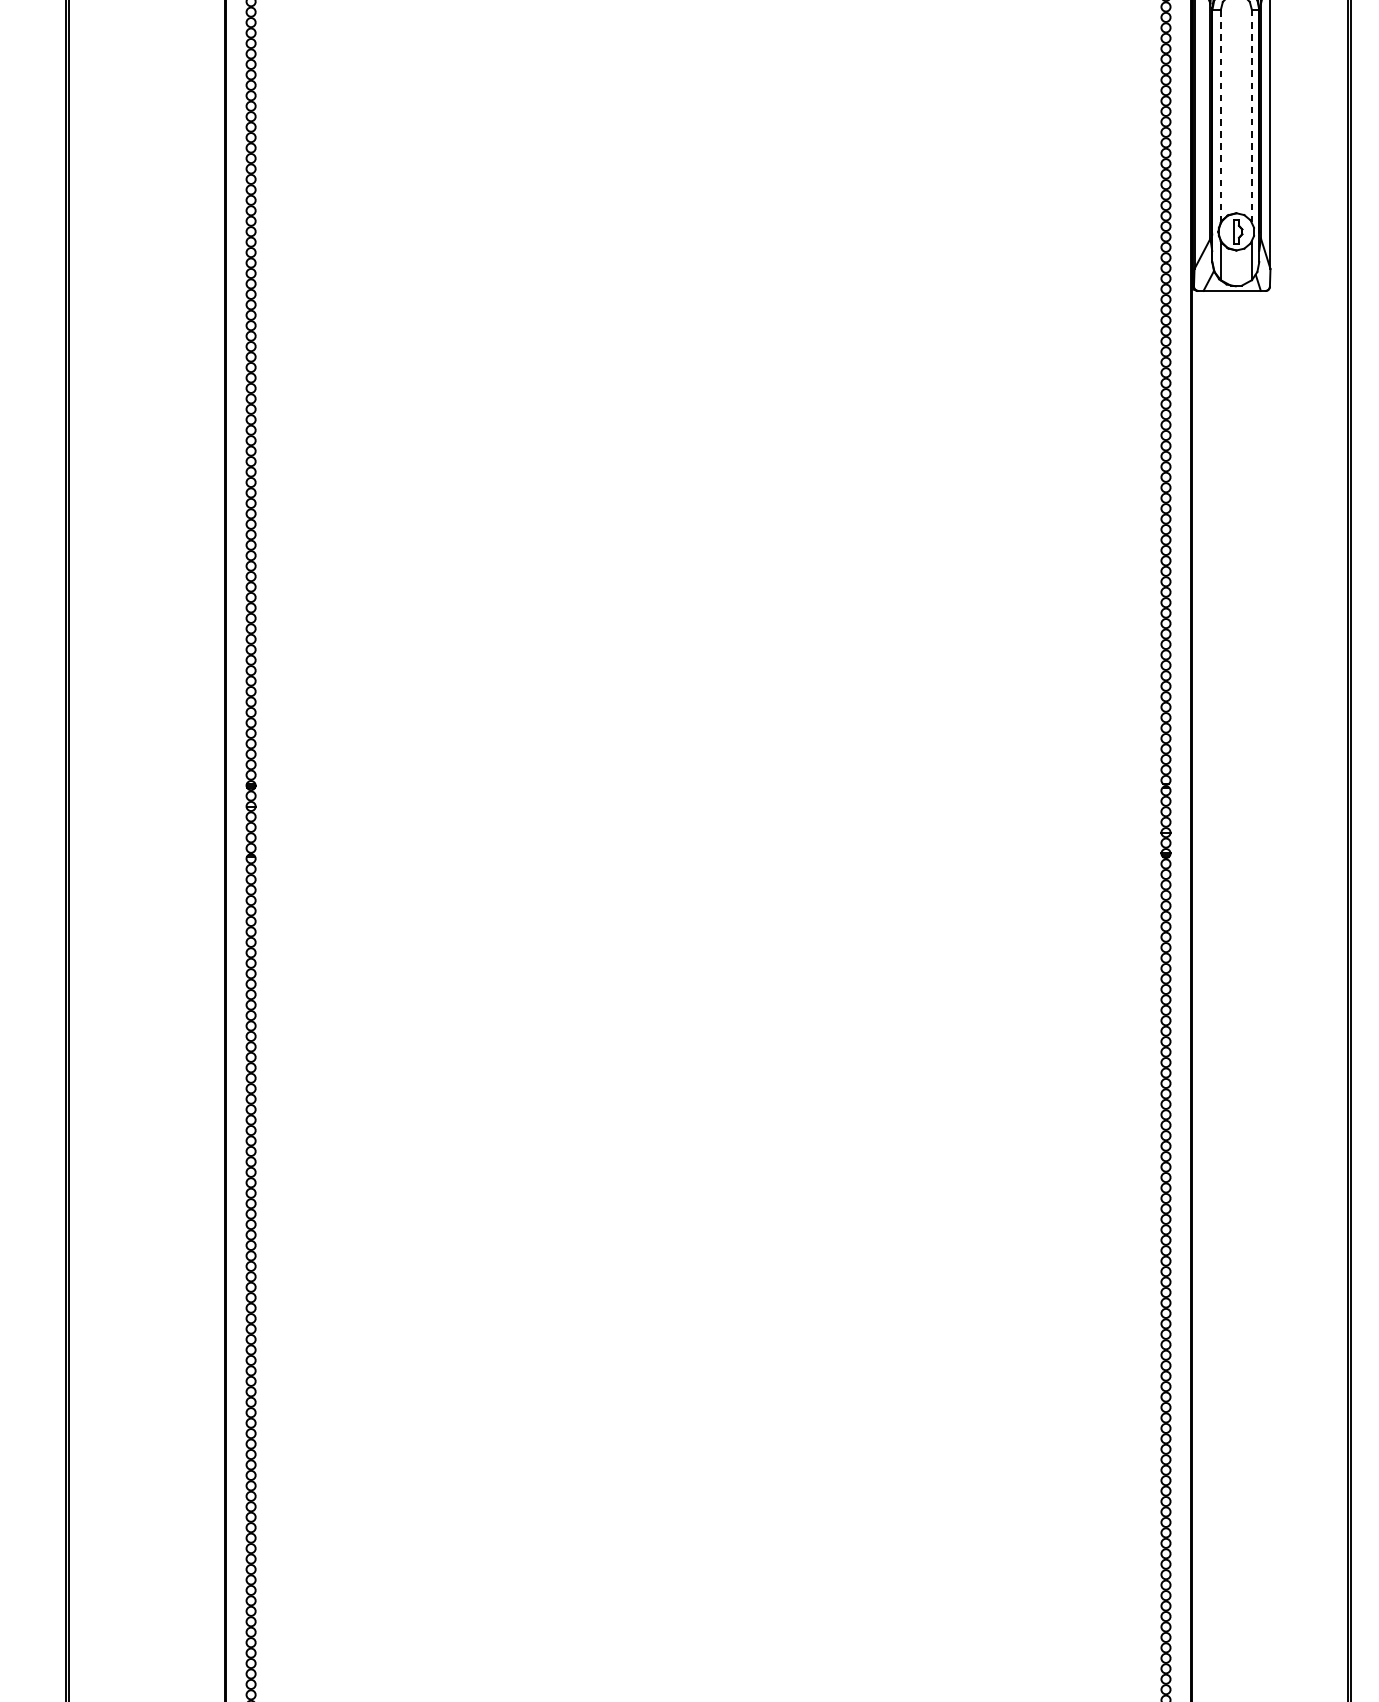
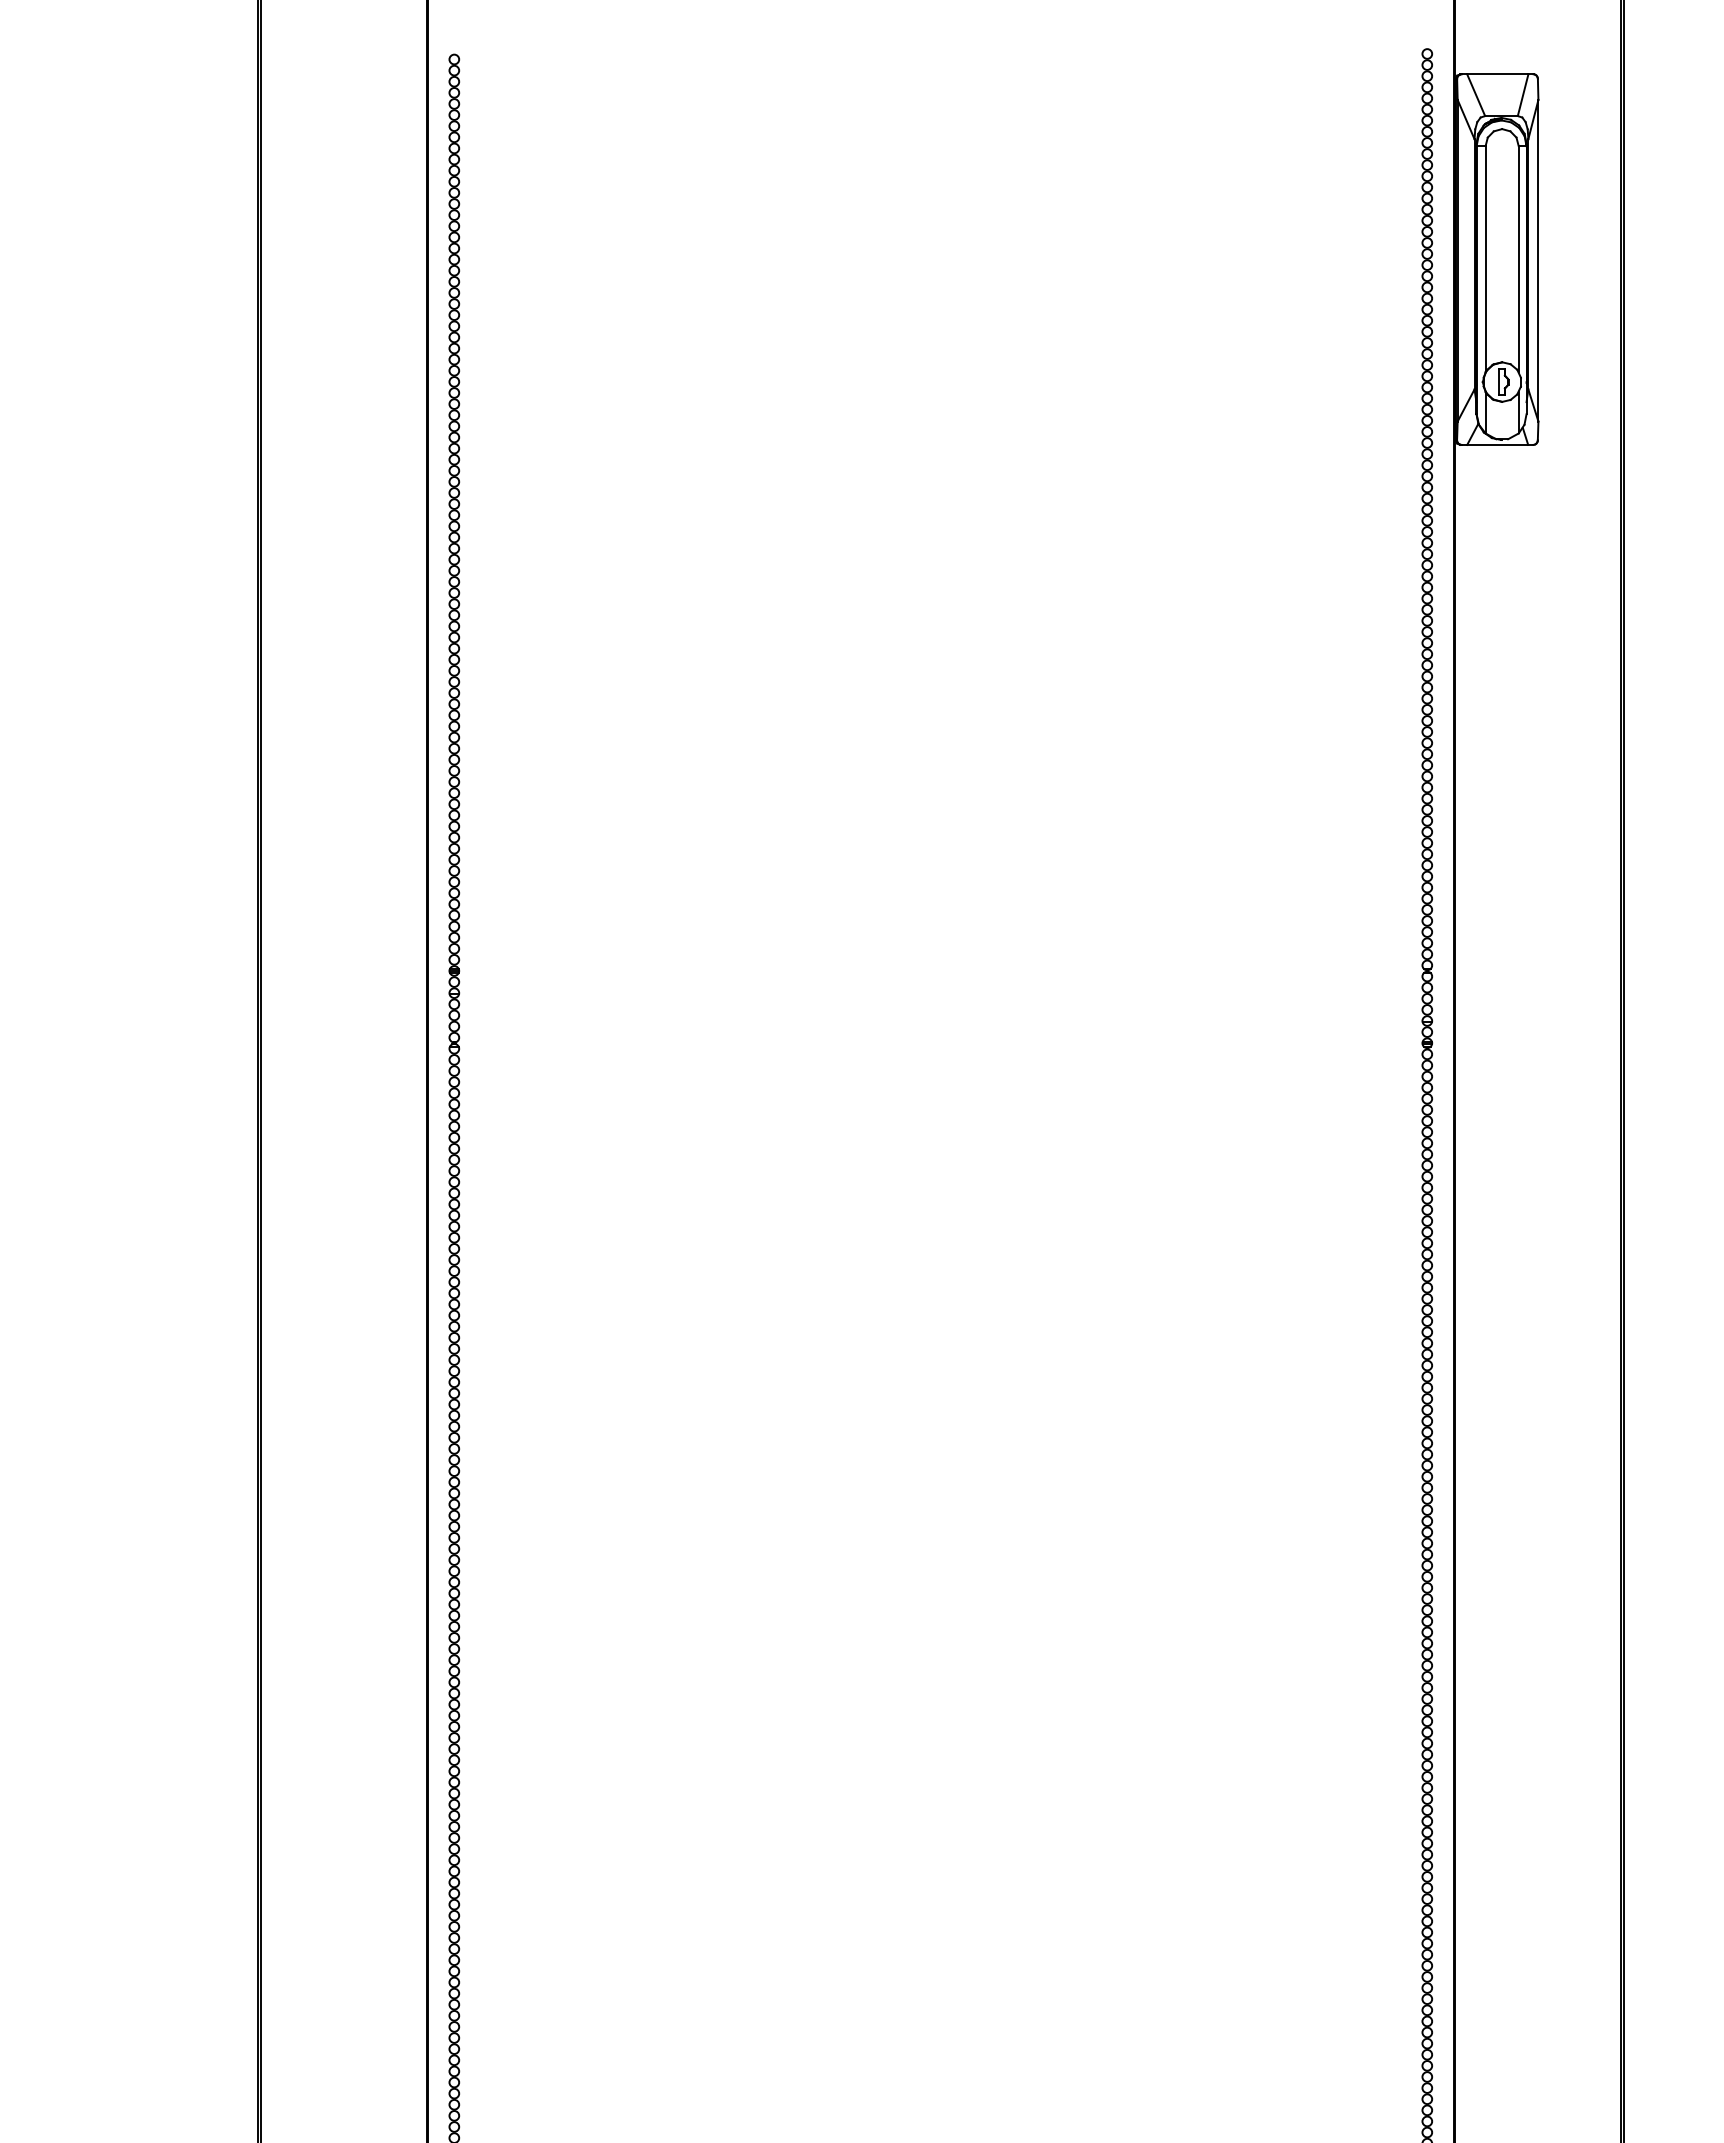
line: (1220, 116) -> (1485, 259), dashed -> solid
line: (1251, 116) -> (1518, 259), dashed -> solid

